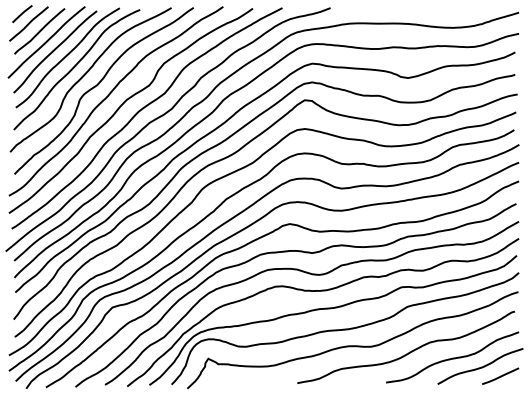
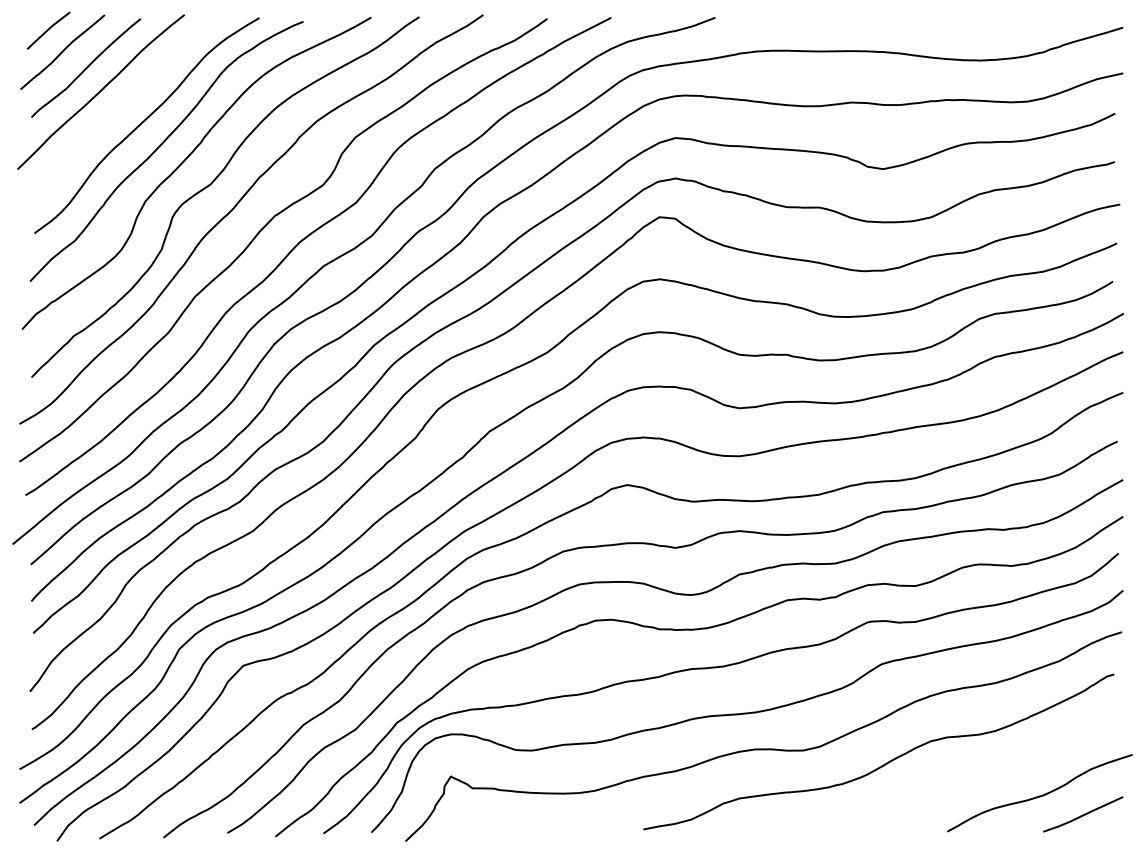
curve: (55, 50) -> (120, 109), removed
curve: (452, 357) -> (979, 773), removed

